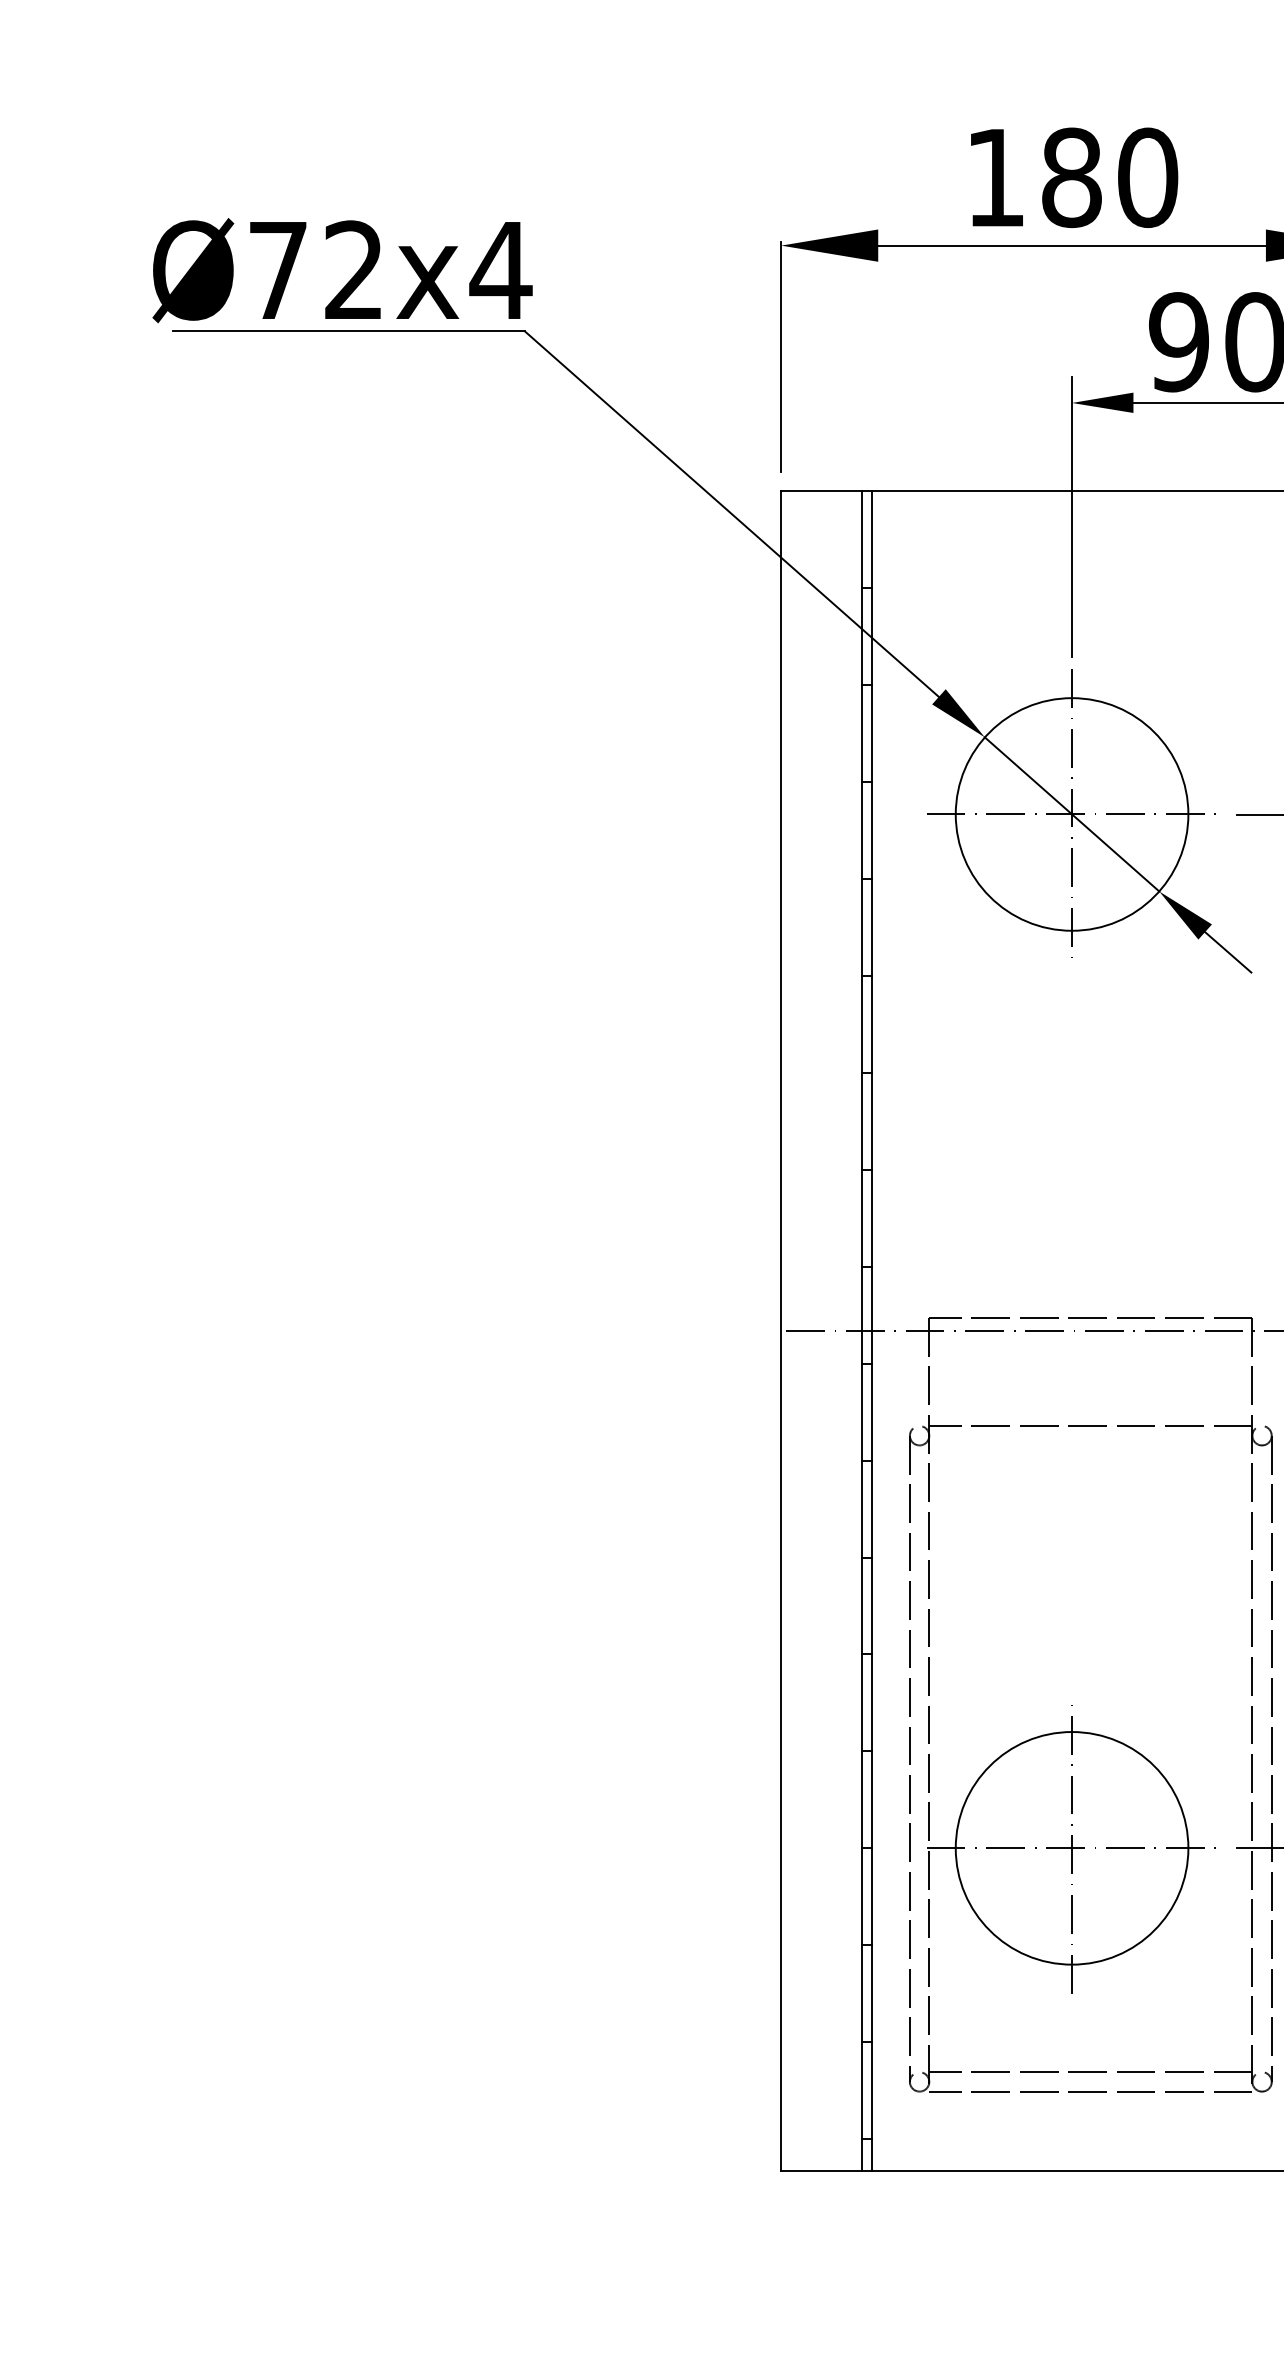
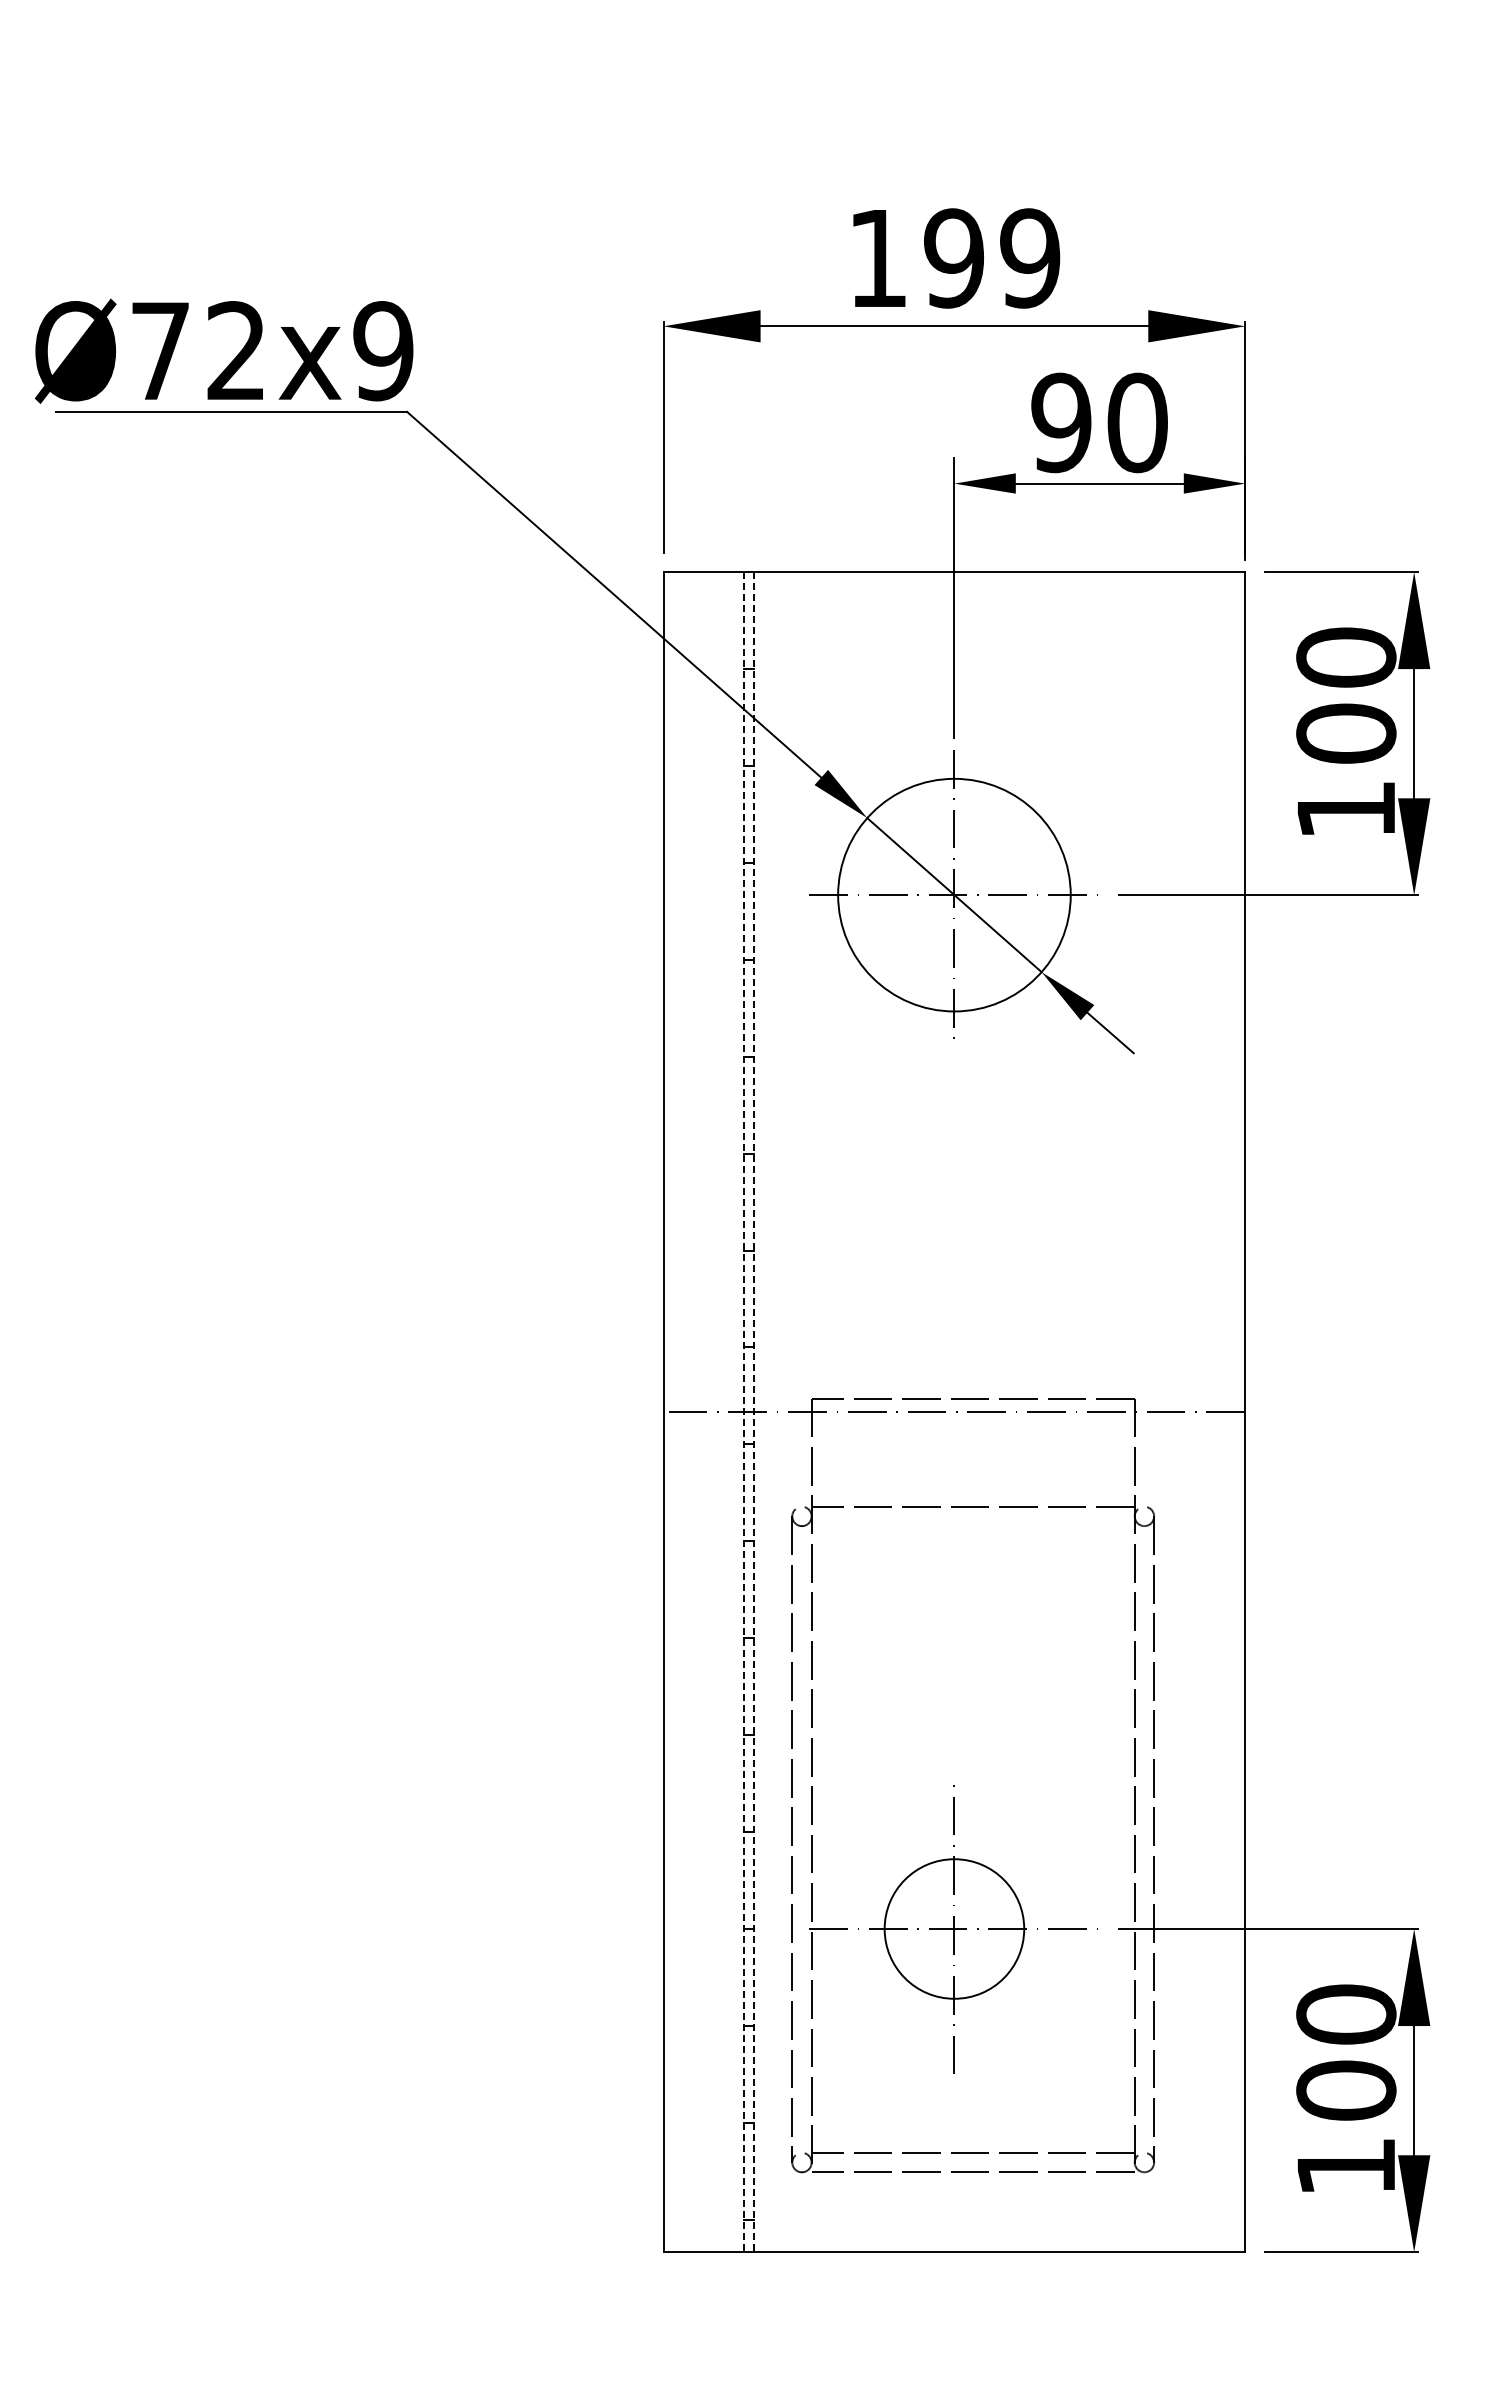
text: (1110, 177) -> (992, 258), 180 -> 199
text: (501, 270) -> (383, 351), Ø72x4 -> Ø72x9
line: (862, 1331) -> (744, 1412), solid -> dashed
line: (872, 1331) -> (754, 1412), solid -> dashed
circle: (1072, 1847) -> (954, 1928), size x0.6

